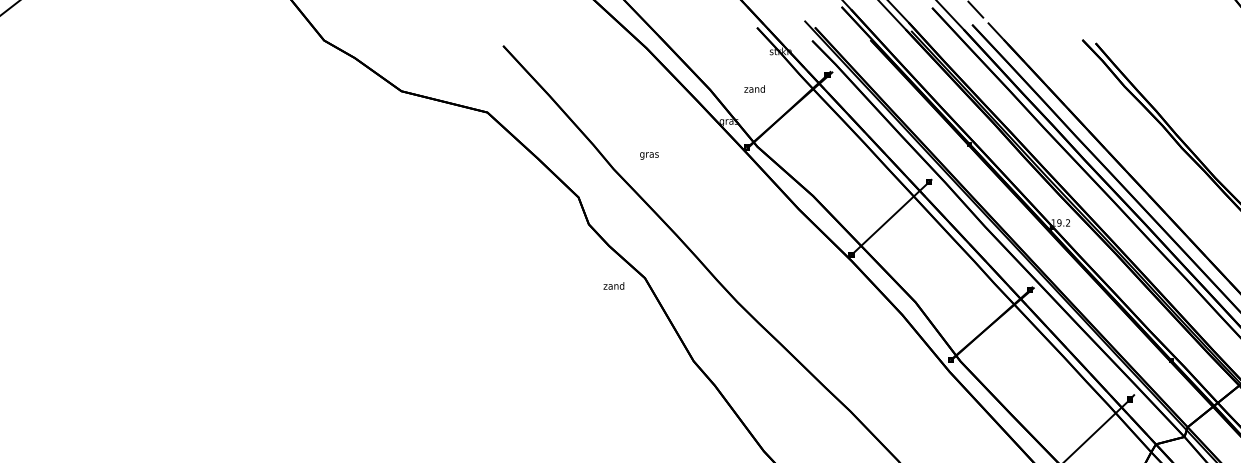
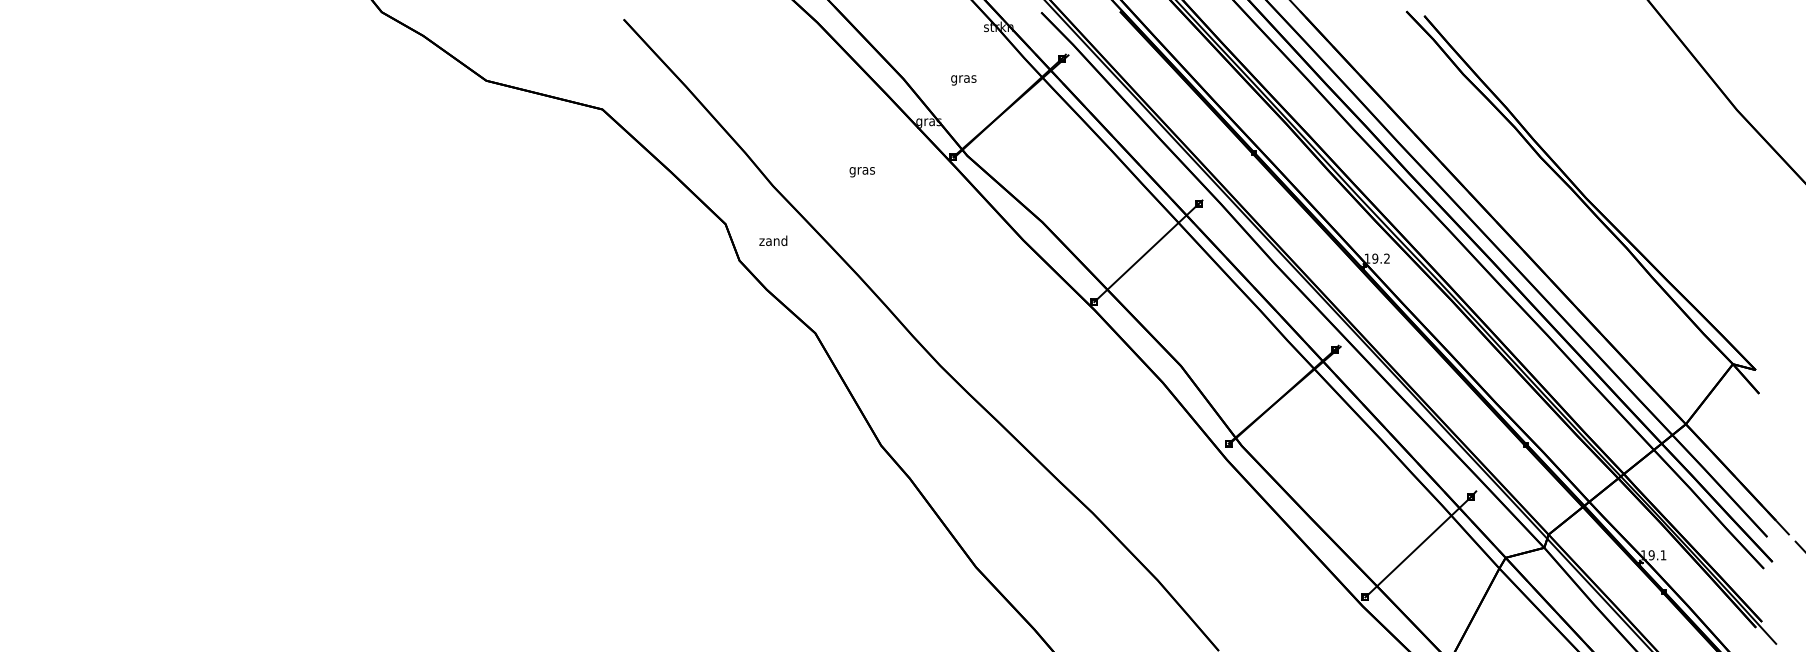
text: (754, 89) -> (963, 78), zand -> gras
text: (648, 156) -> (861, 172), moved
text: (614, 285) -> (773, 240), moved

